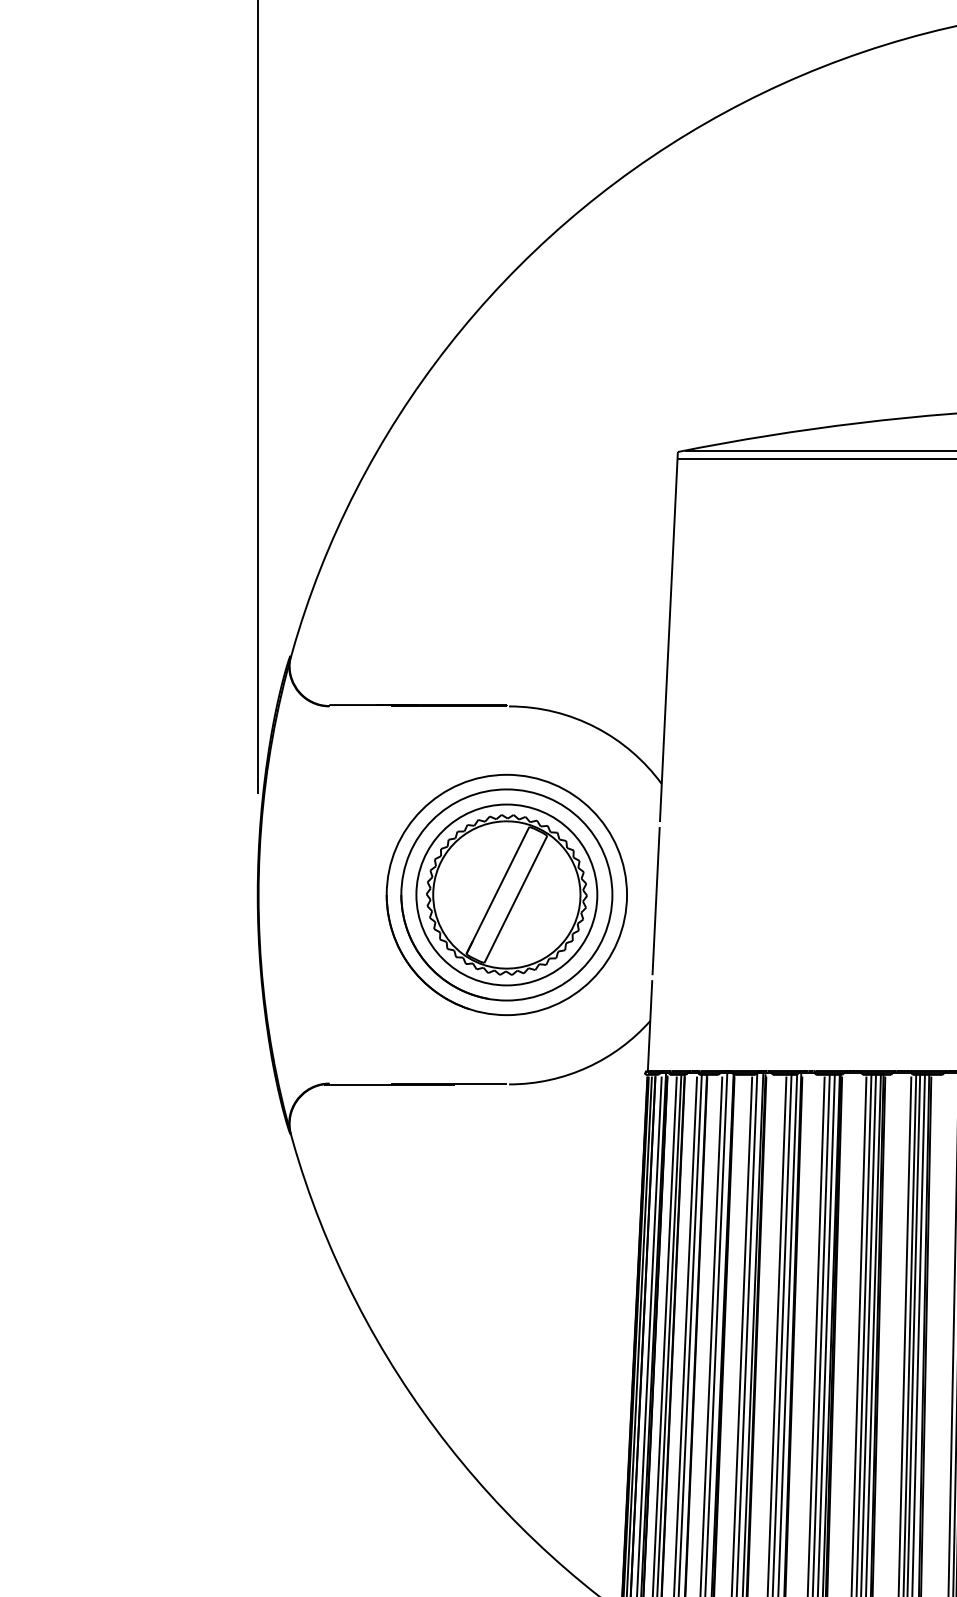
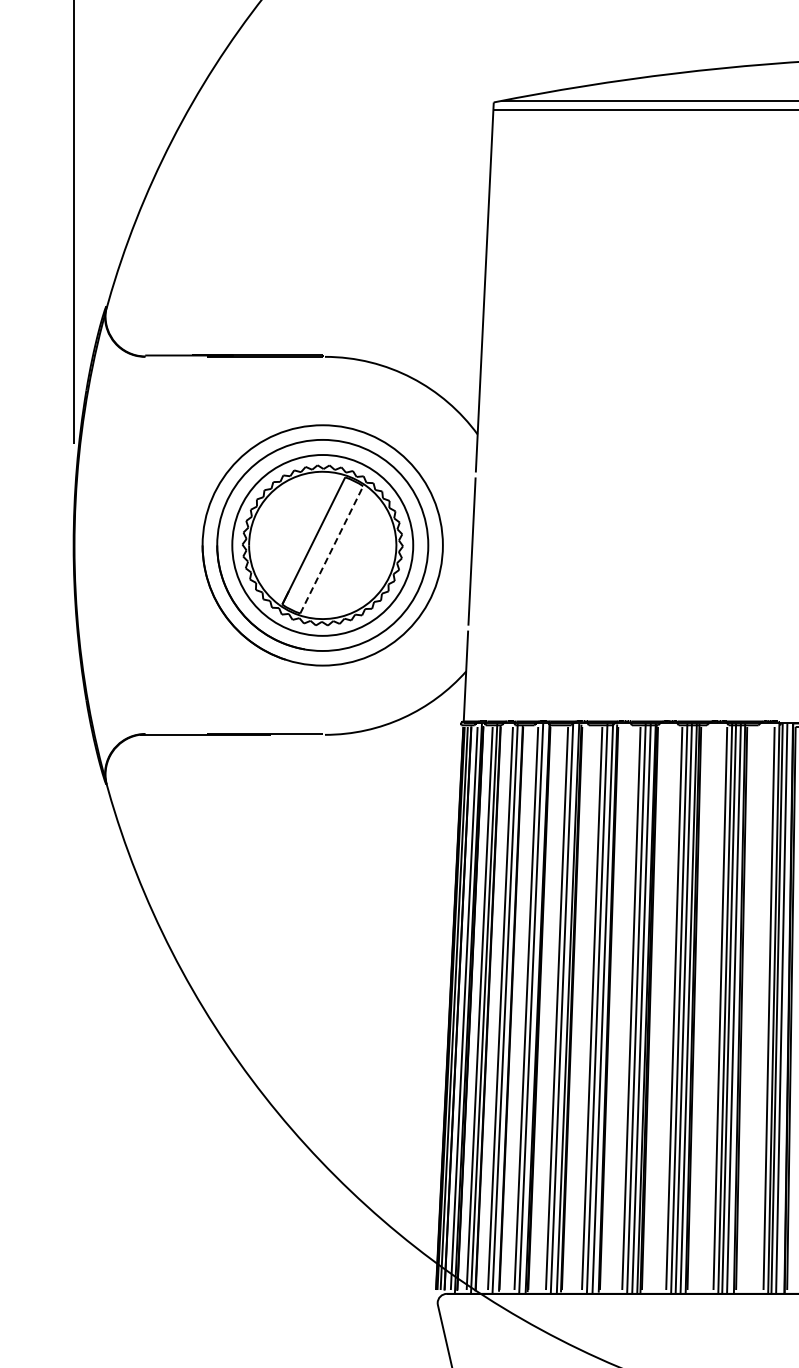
line: (515, 899) -> (331, 549), solid -> dashed

